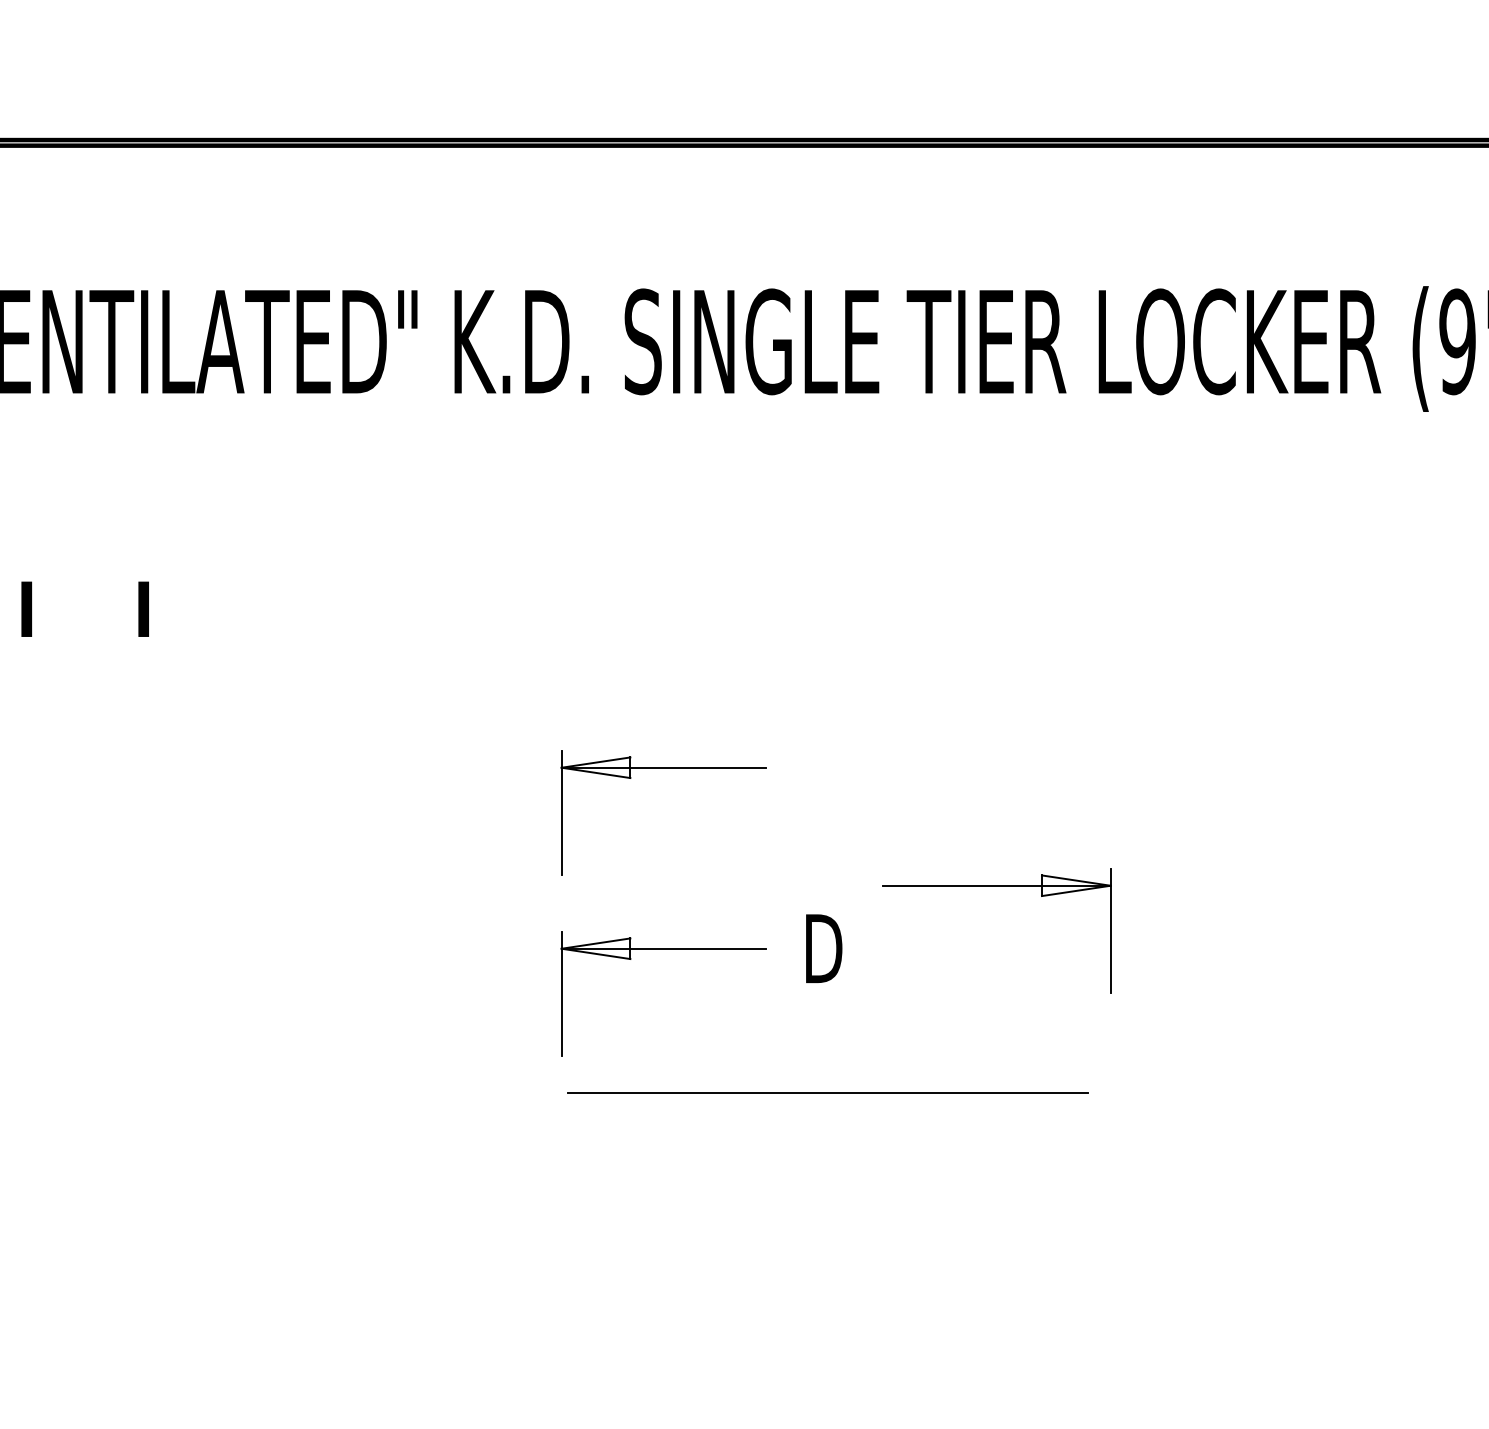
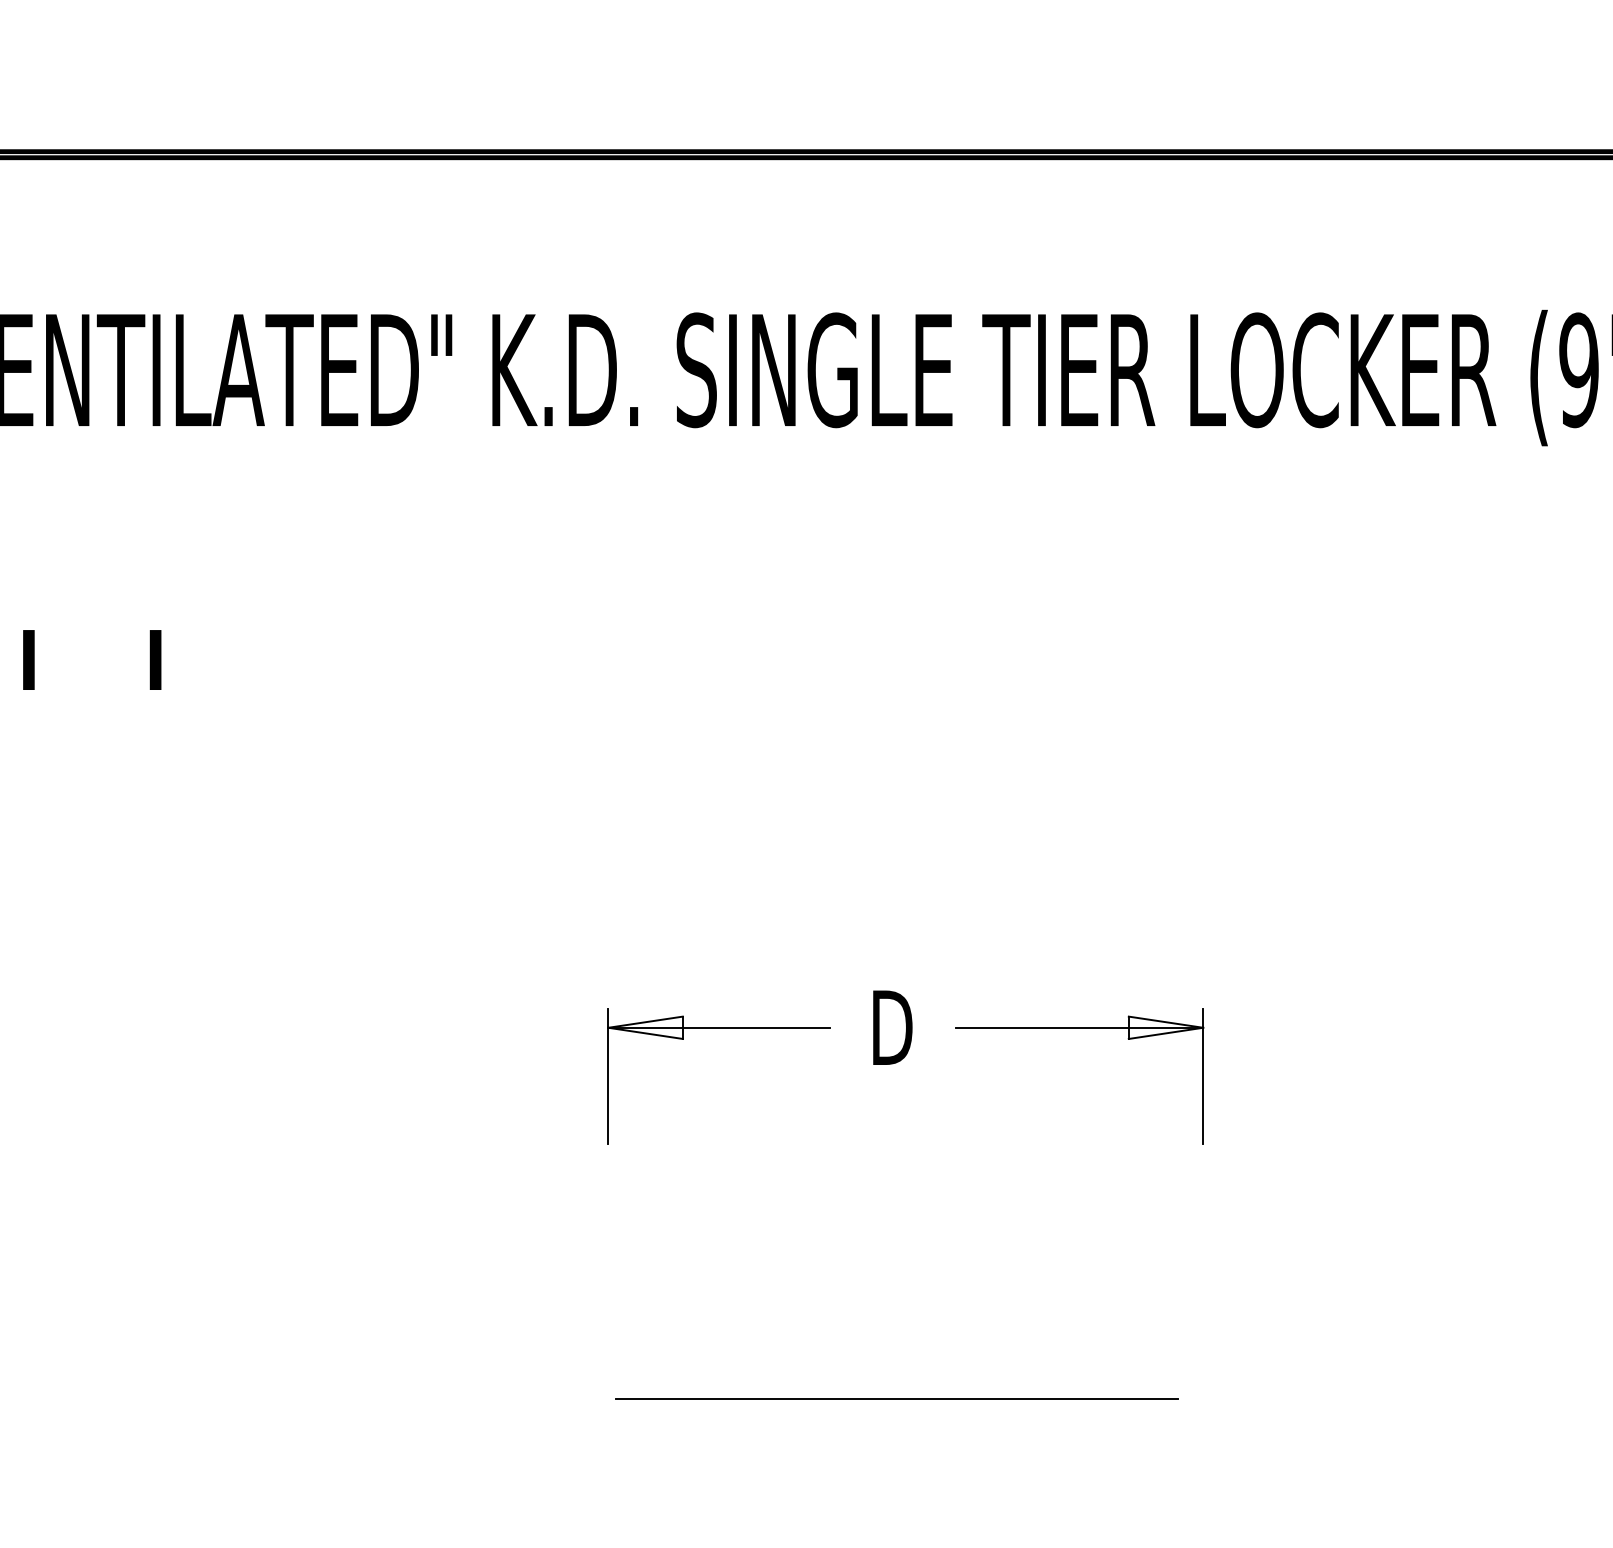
part: (663, 768) -> (718, 832), removed
part: (996, 886) -> (1079, 1028), moved
line: (827, 1092) -> (896, 1398), moved

